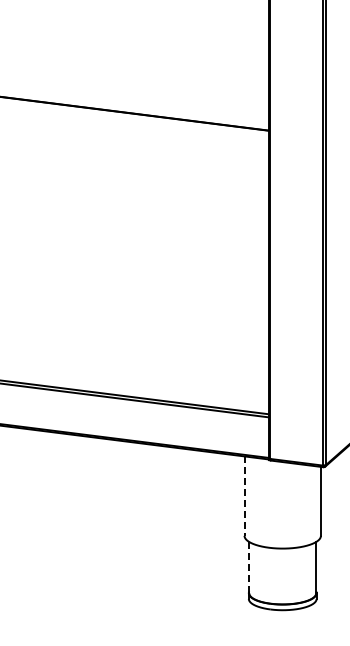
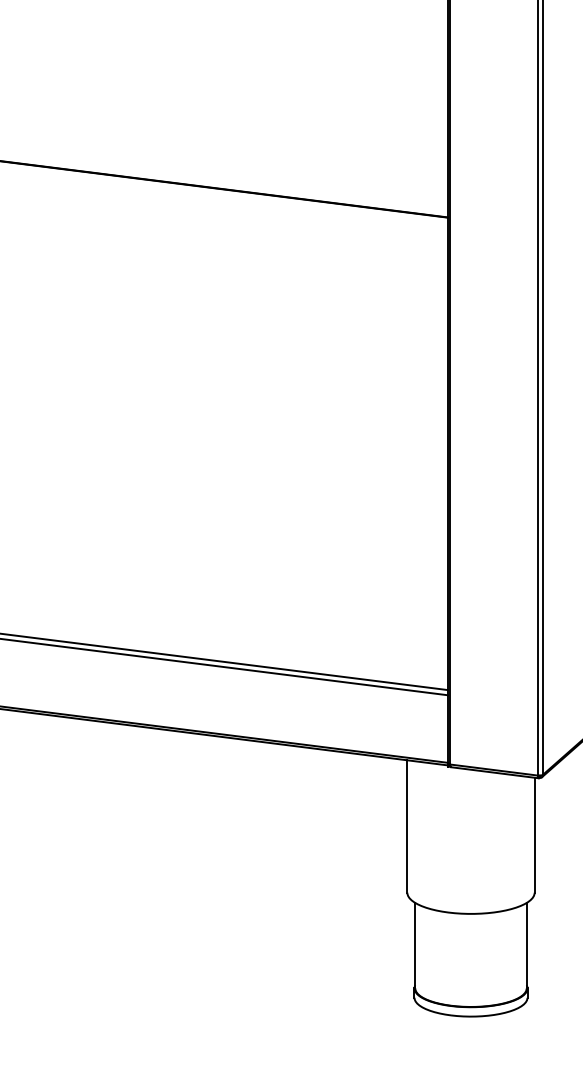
line: (244, 496) -> (407, 827), dashed -> solid
line: (249, 567) -> (415, 945), dashed -> solid

